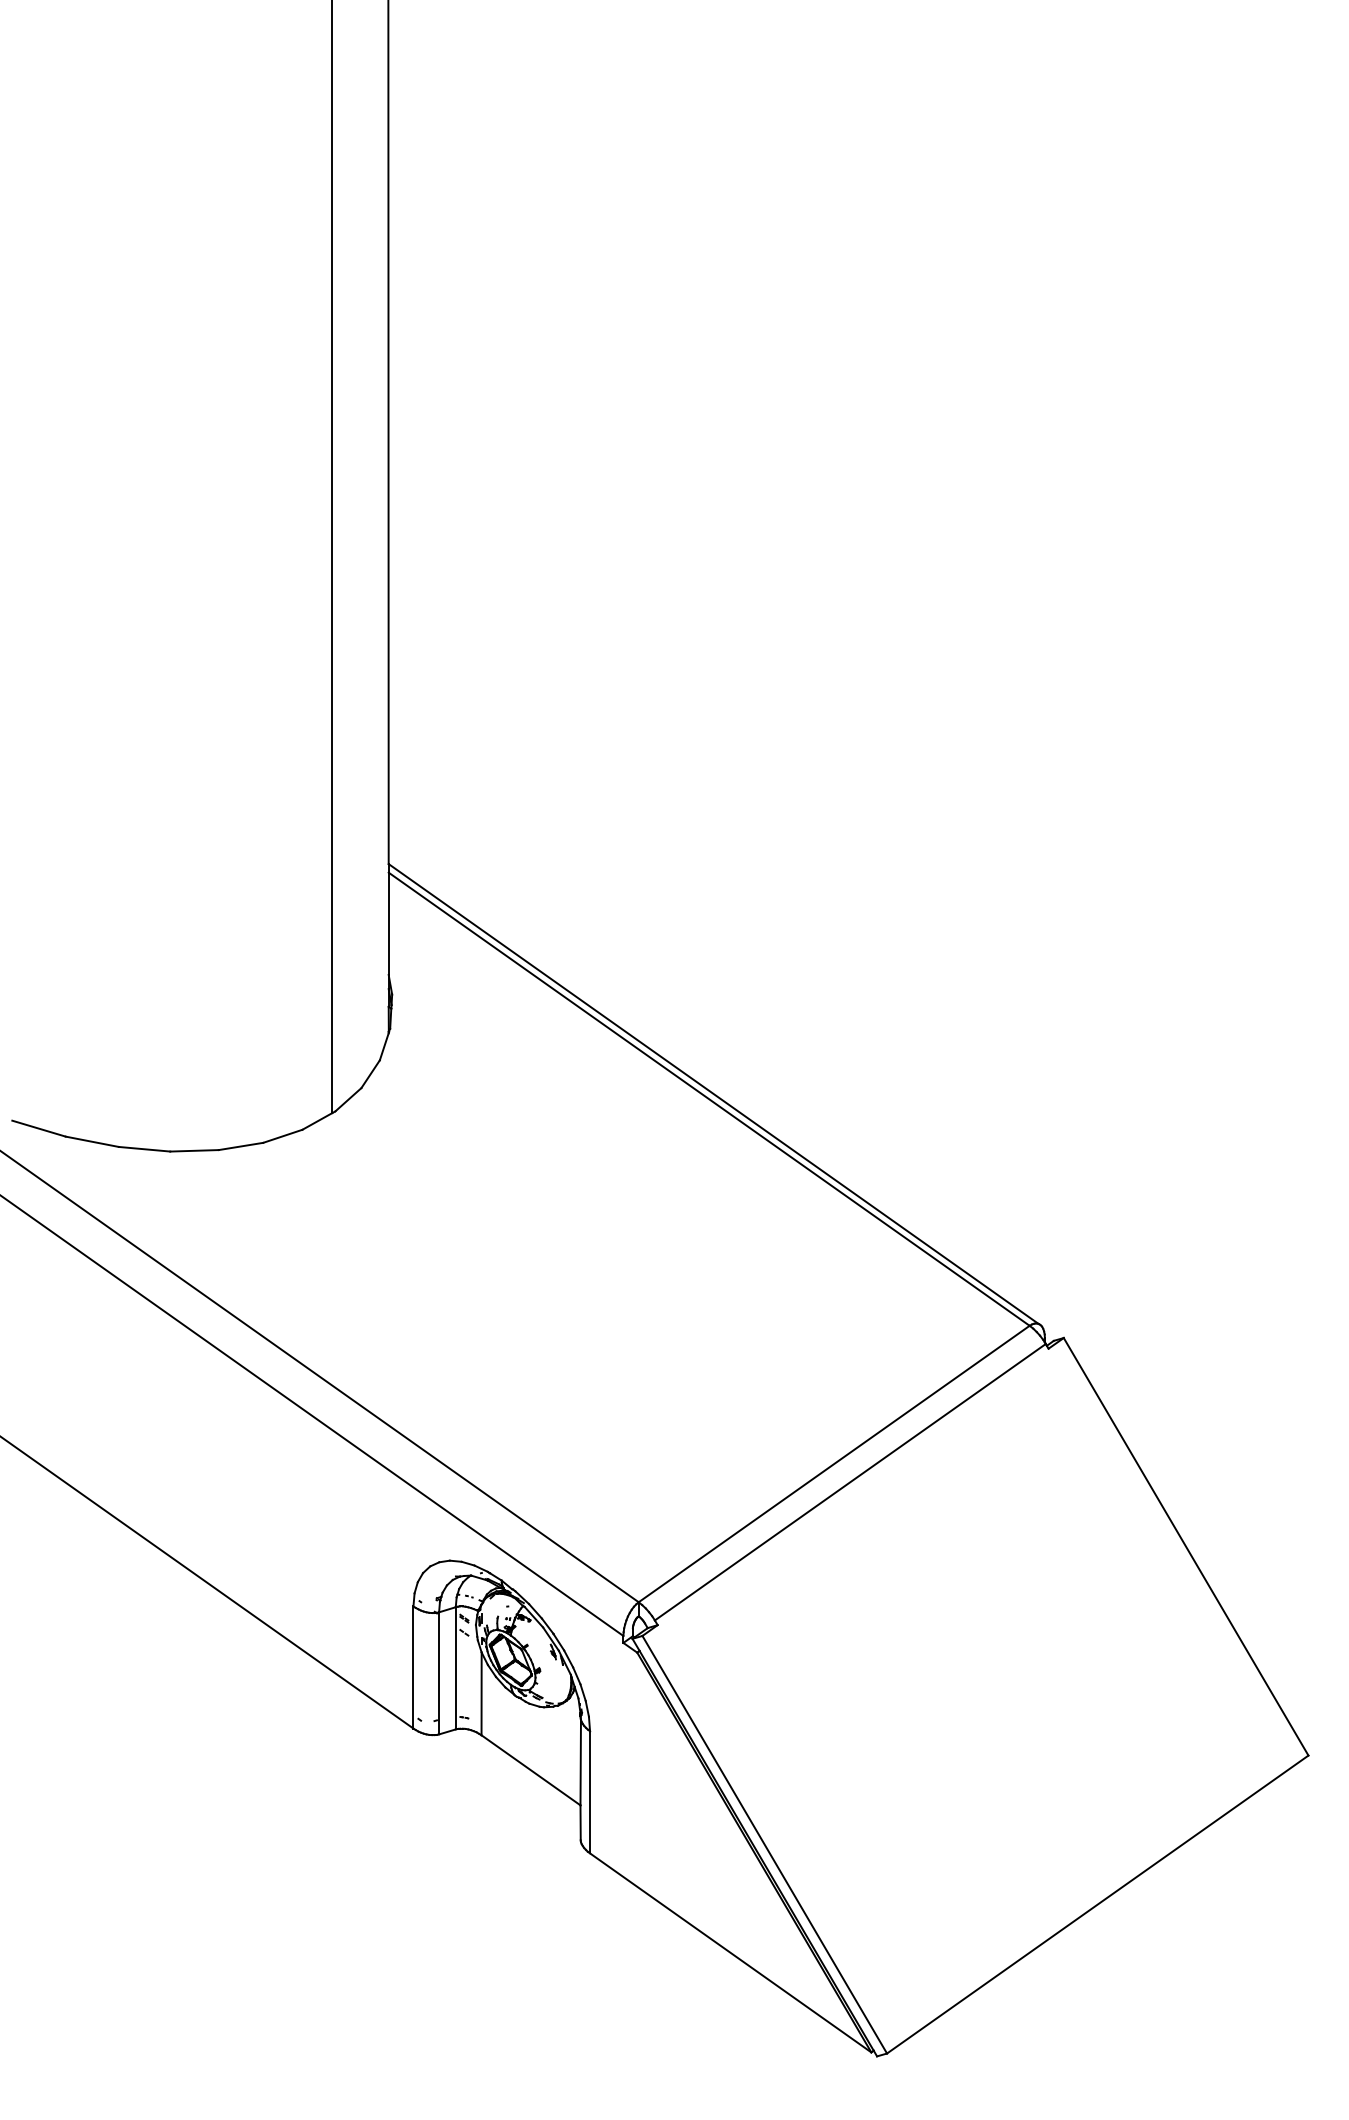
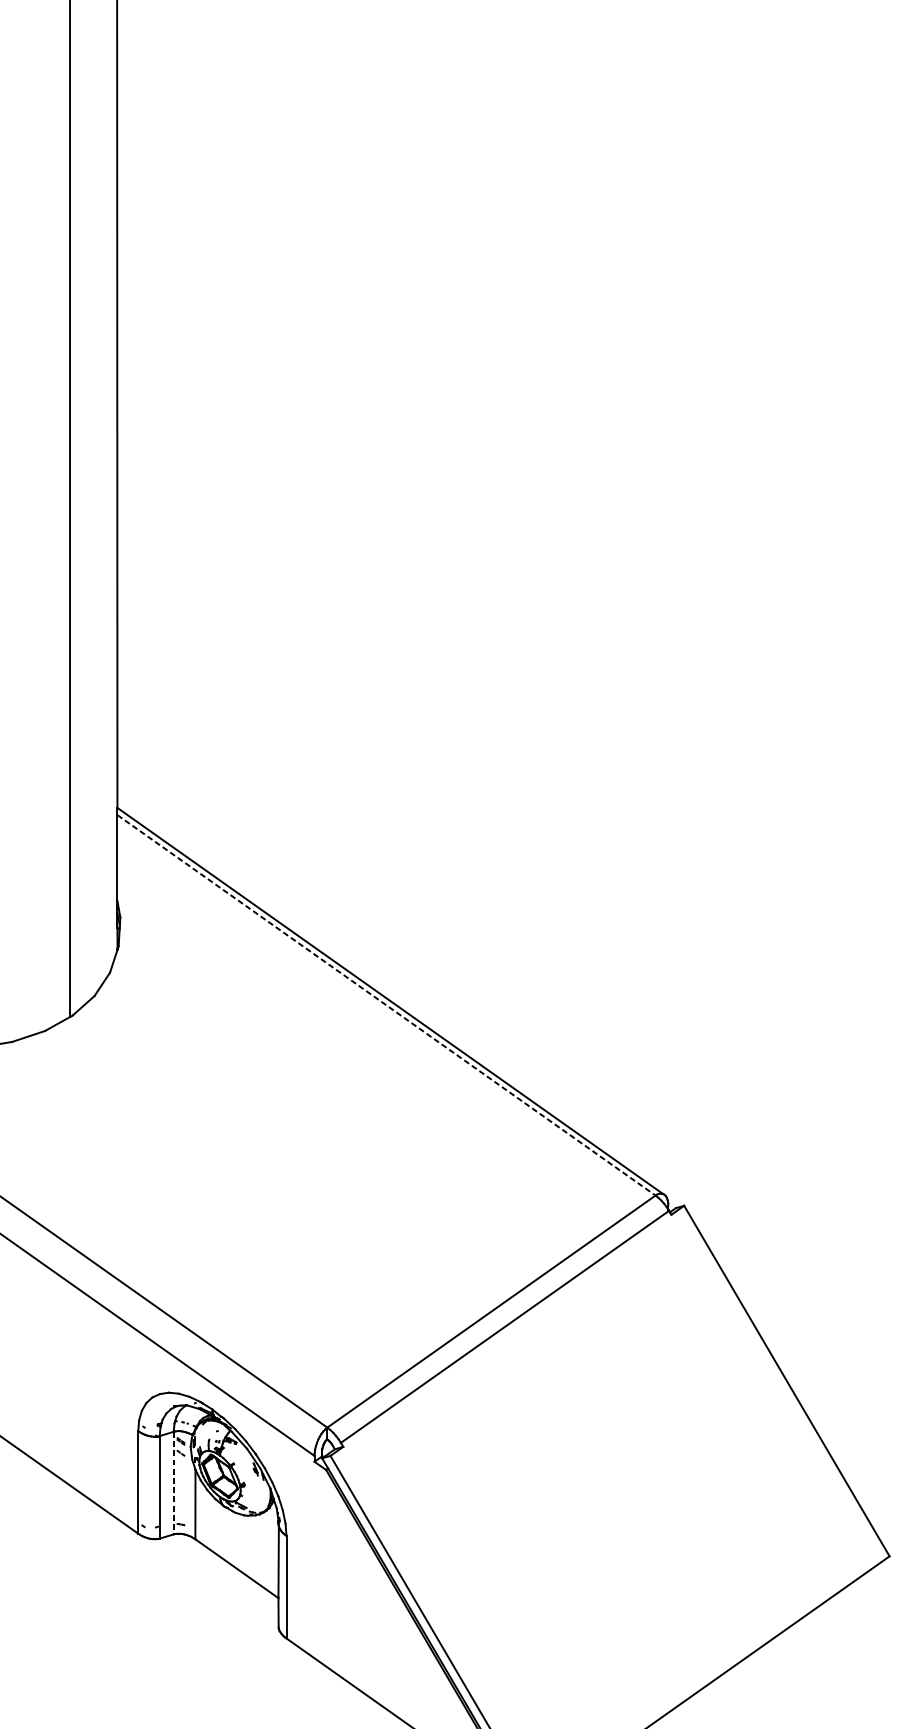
line: (709, 1099) -> (386, 1005), solid -> dashed
line: (455, 1668) -> (173, 1483), solid -> dashed

